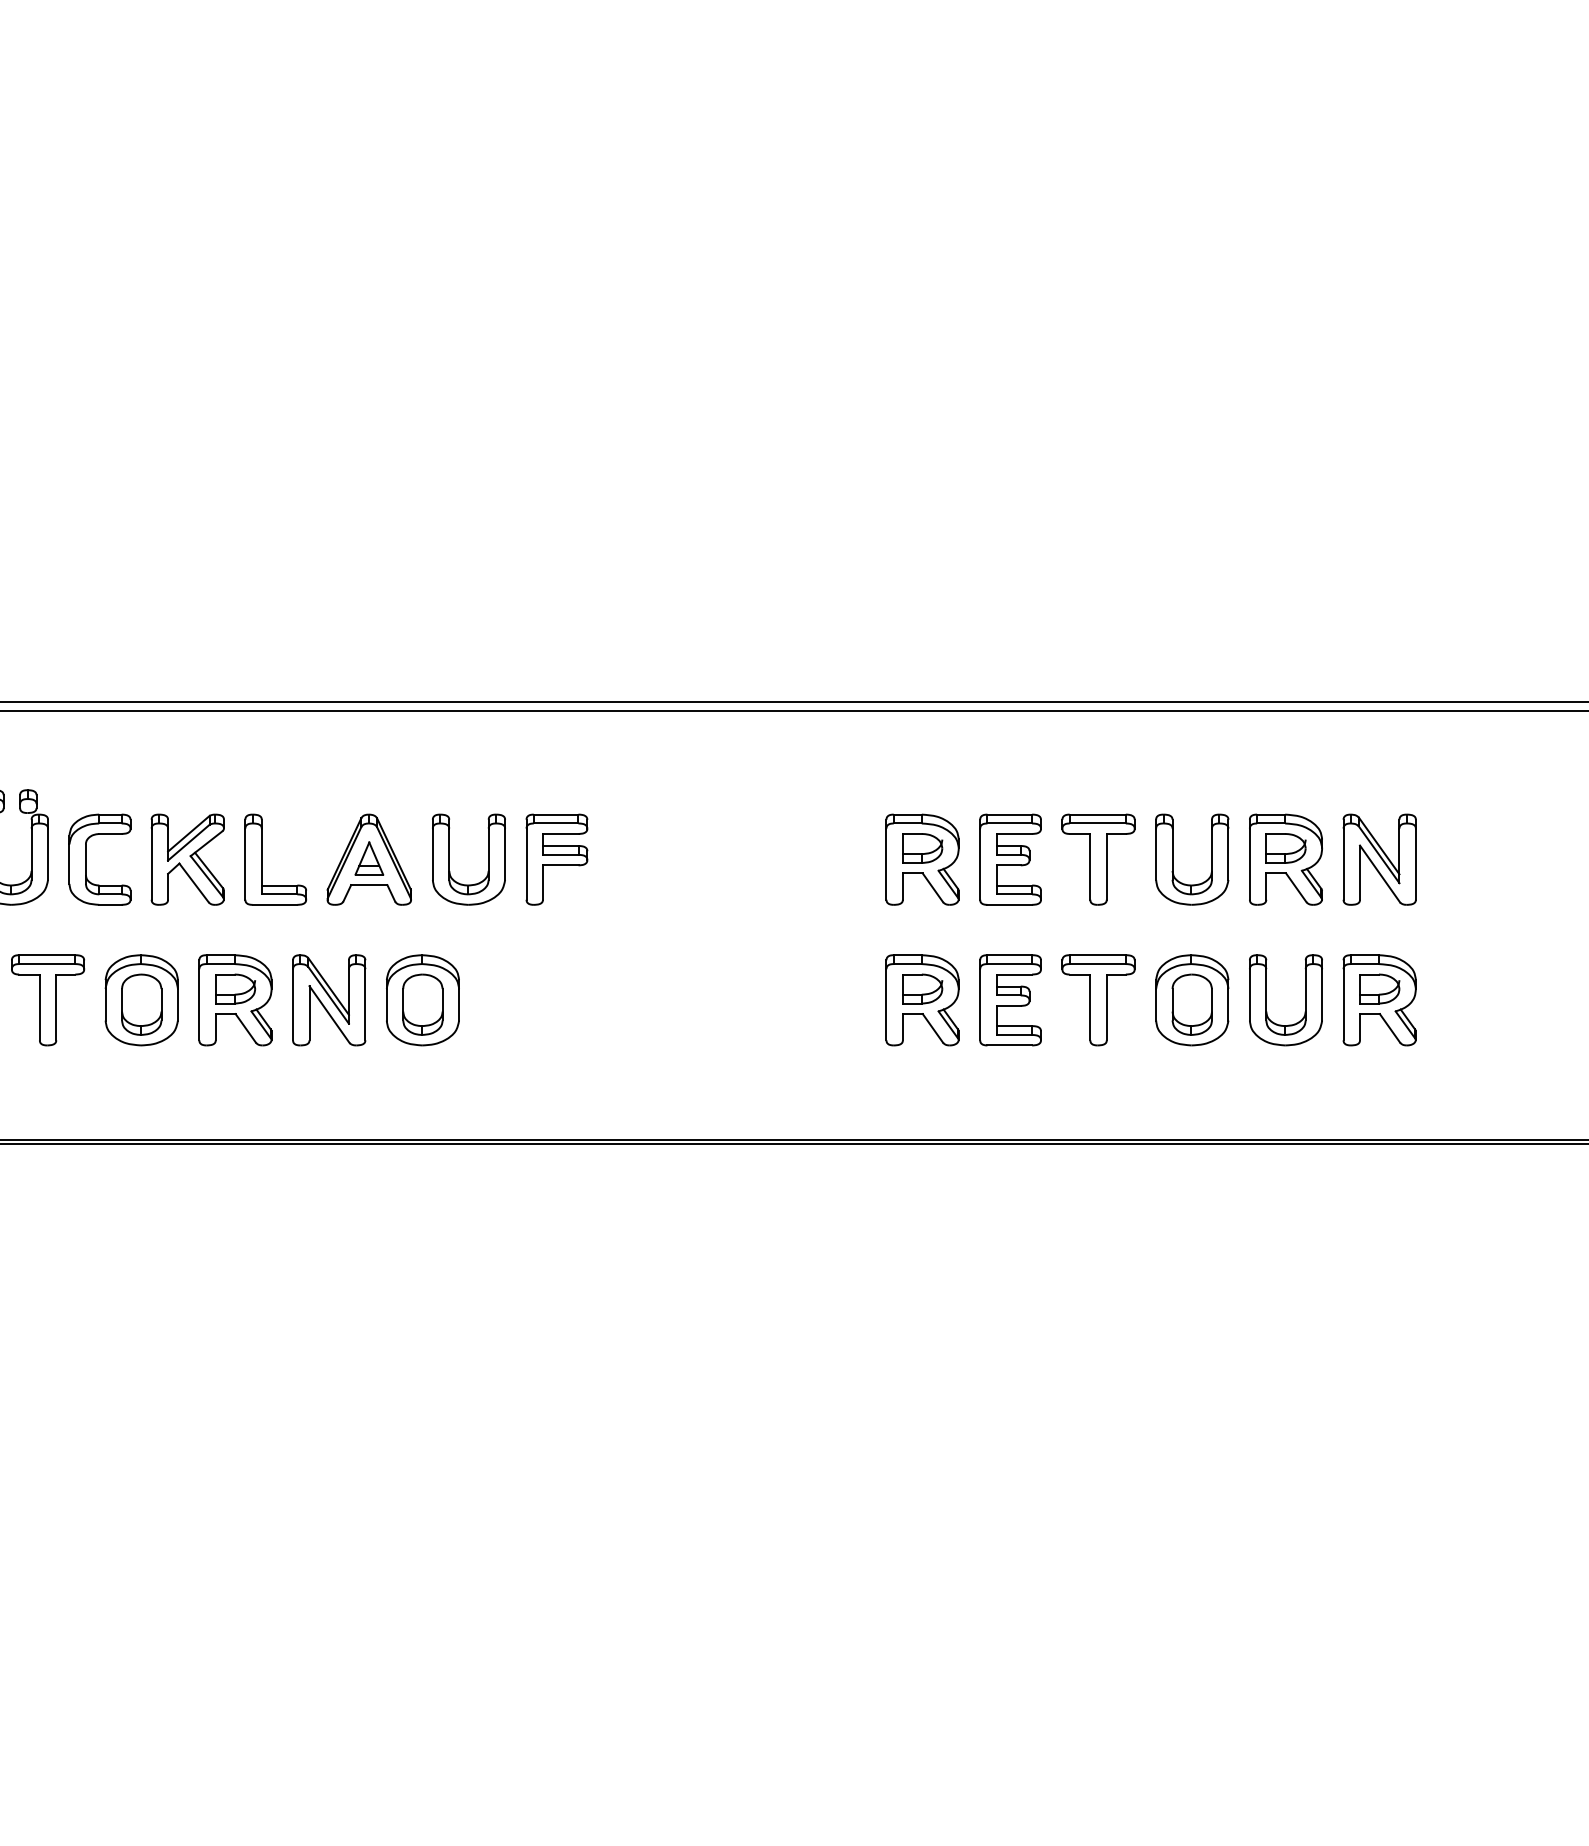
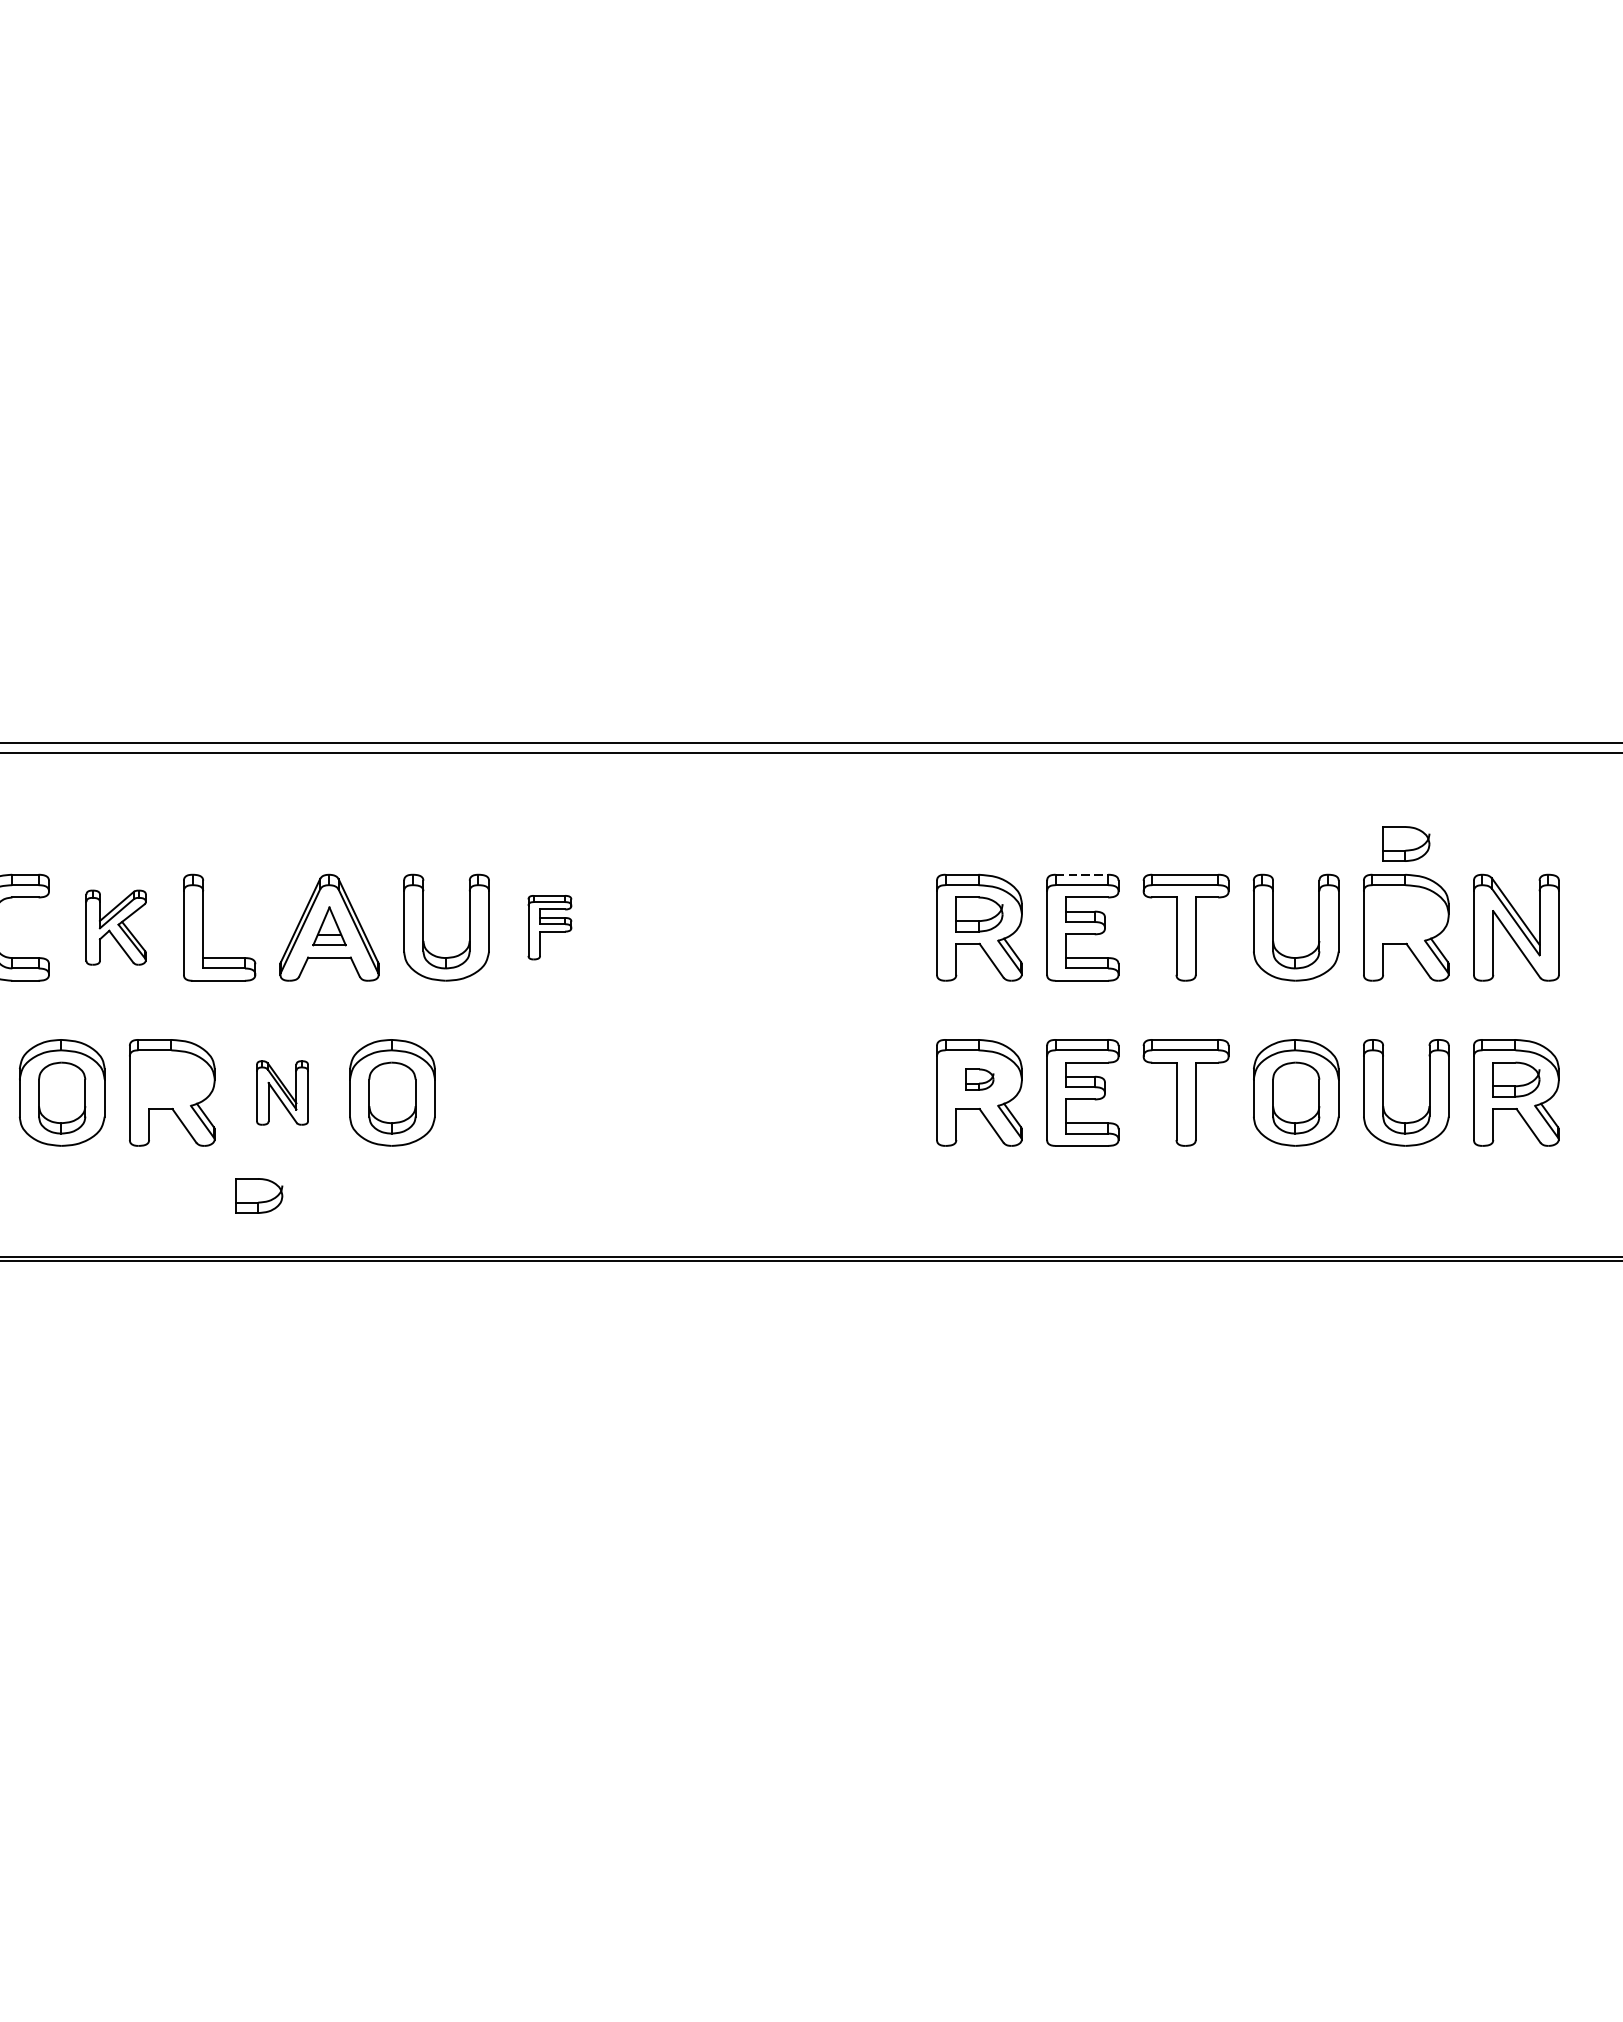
line: (1010, 814) -> (1082, 874), solid -> dashed
part: (1285, 848) -> (1405, 844), moved
part: (187, 859) -> (115, 927), size x0.7
part: (556, 859) -> (549, 927), size x0.6
part: (235, 988) -> (259, 1195), moved
part: (922, 988) -> (979, 1079), size x0.6
part: (329, 1000) -> (282, 1093), size x0.6

